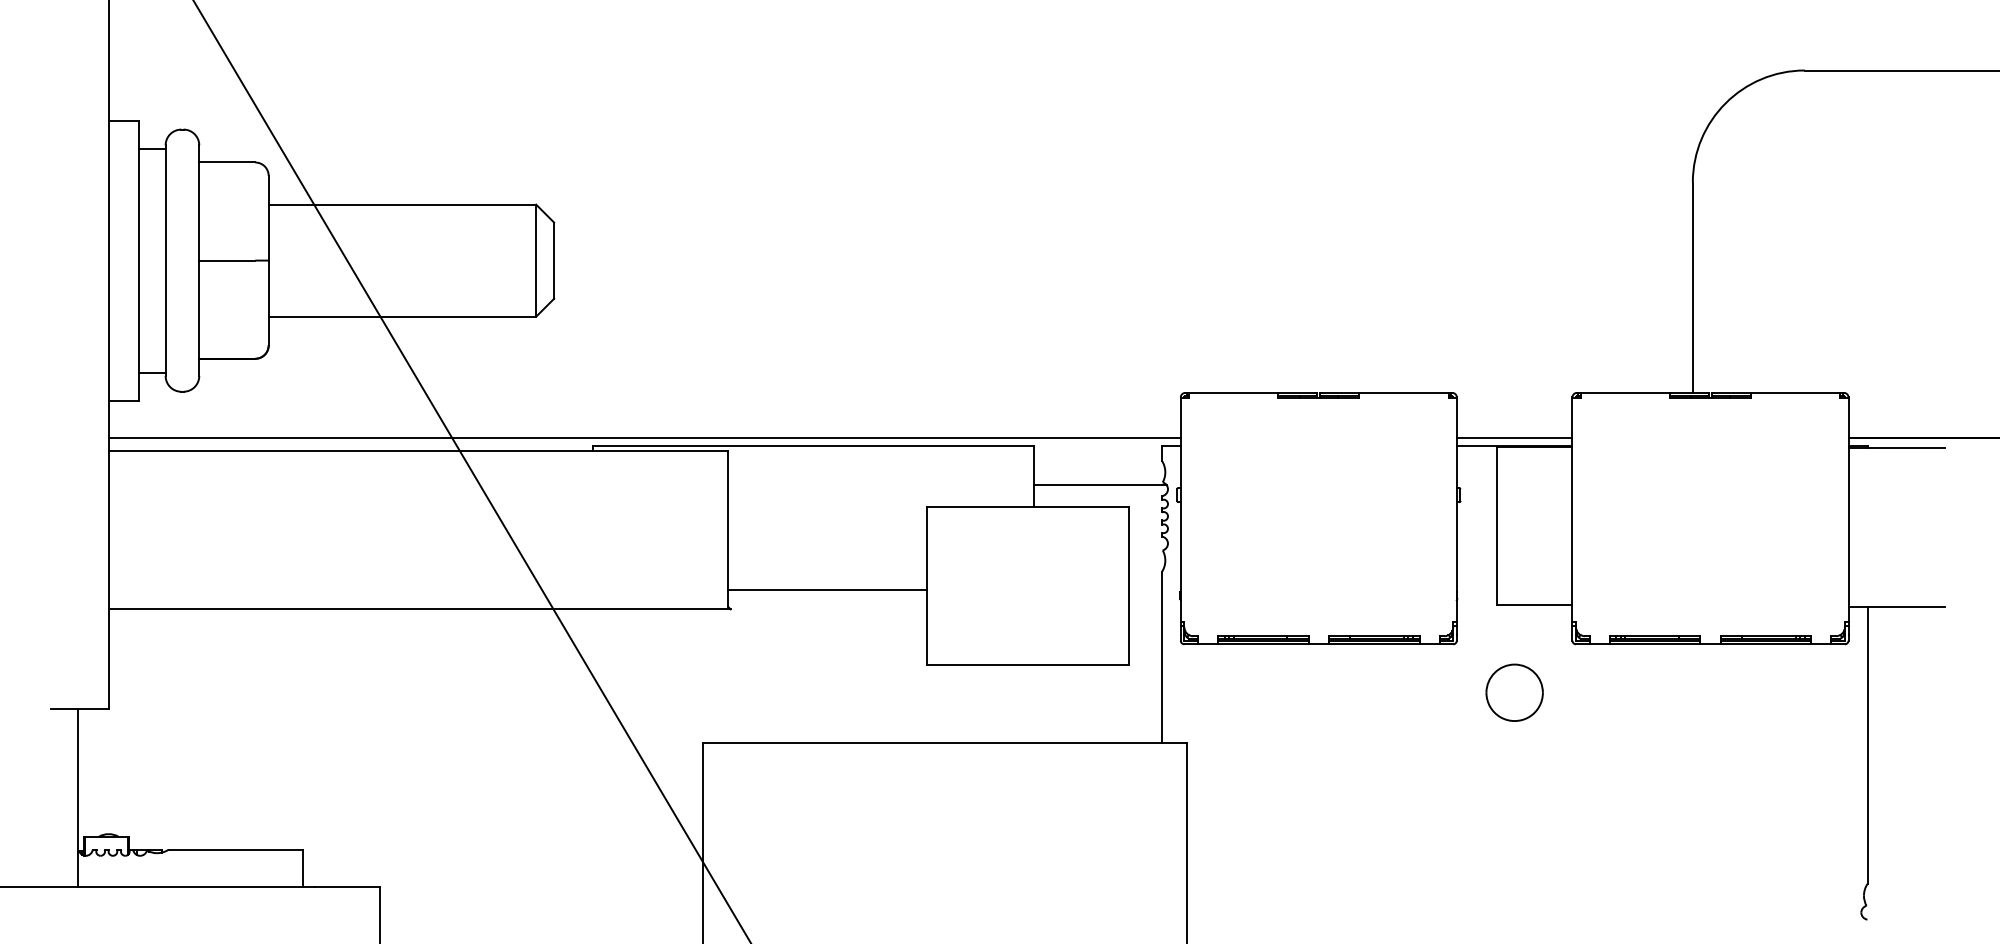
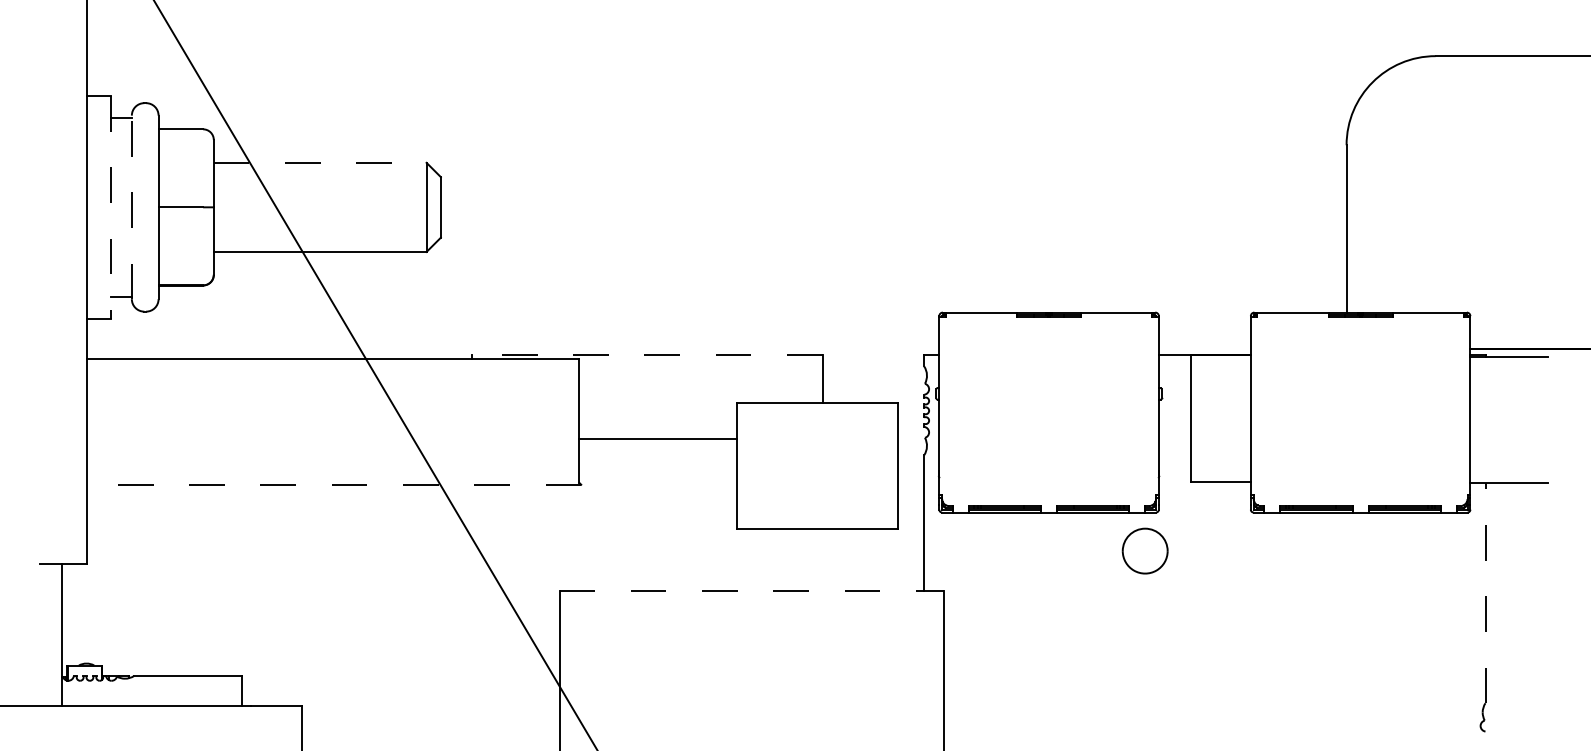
line: (402, 204) -> (320, 162), solid -> dashed
line: (165, 260) -> (131, 207), solid -> dashed
line: (139, 261) -> (111, 208), solid -> dashed
line: (644, 438) -> (512, 348), removed
line: (1514, 438) -> (1204, 348), removed
line: (813, 445) -> (647, 354), solid -> dashed
line: (1100, 485) -> (875, 386), removed
line: (827, 590) -> (658, 439), moved
line: (419, 609) -> (333, 484), solid -> dashed
part: (1514, 692) -> (1145, 550), moved
line: (945, 742) -> (752, 590), solid -> dashed
line: (1867, 745) -> (1485, 593), solid -> dashed

